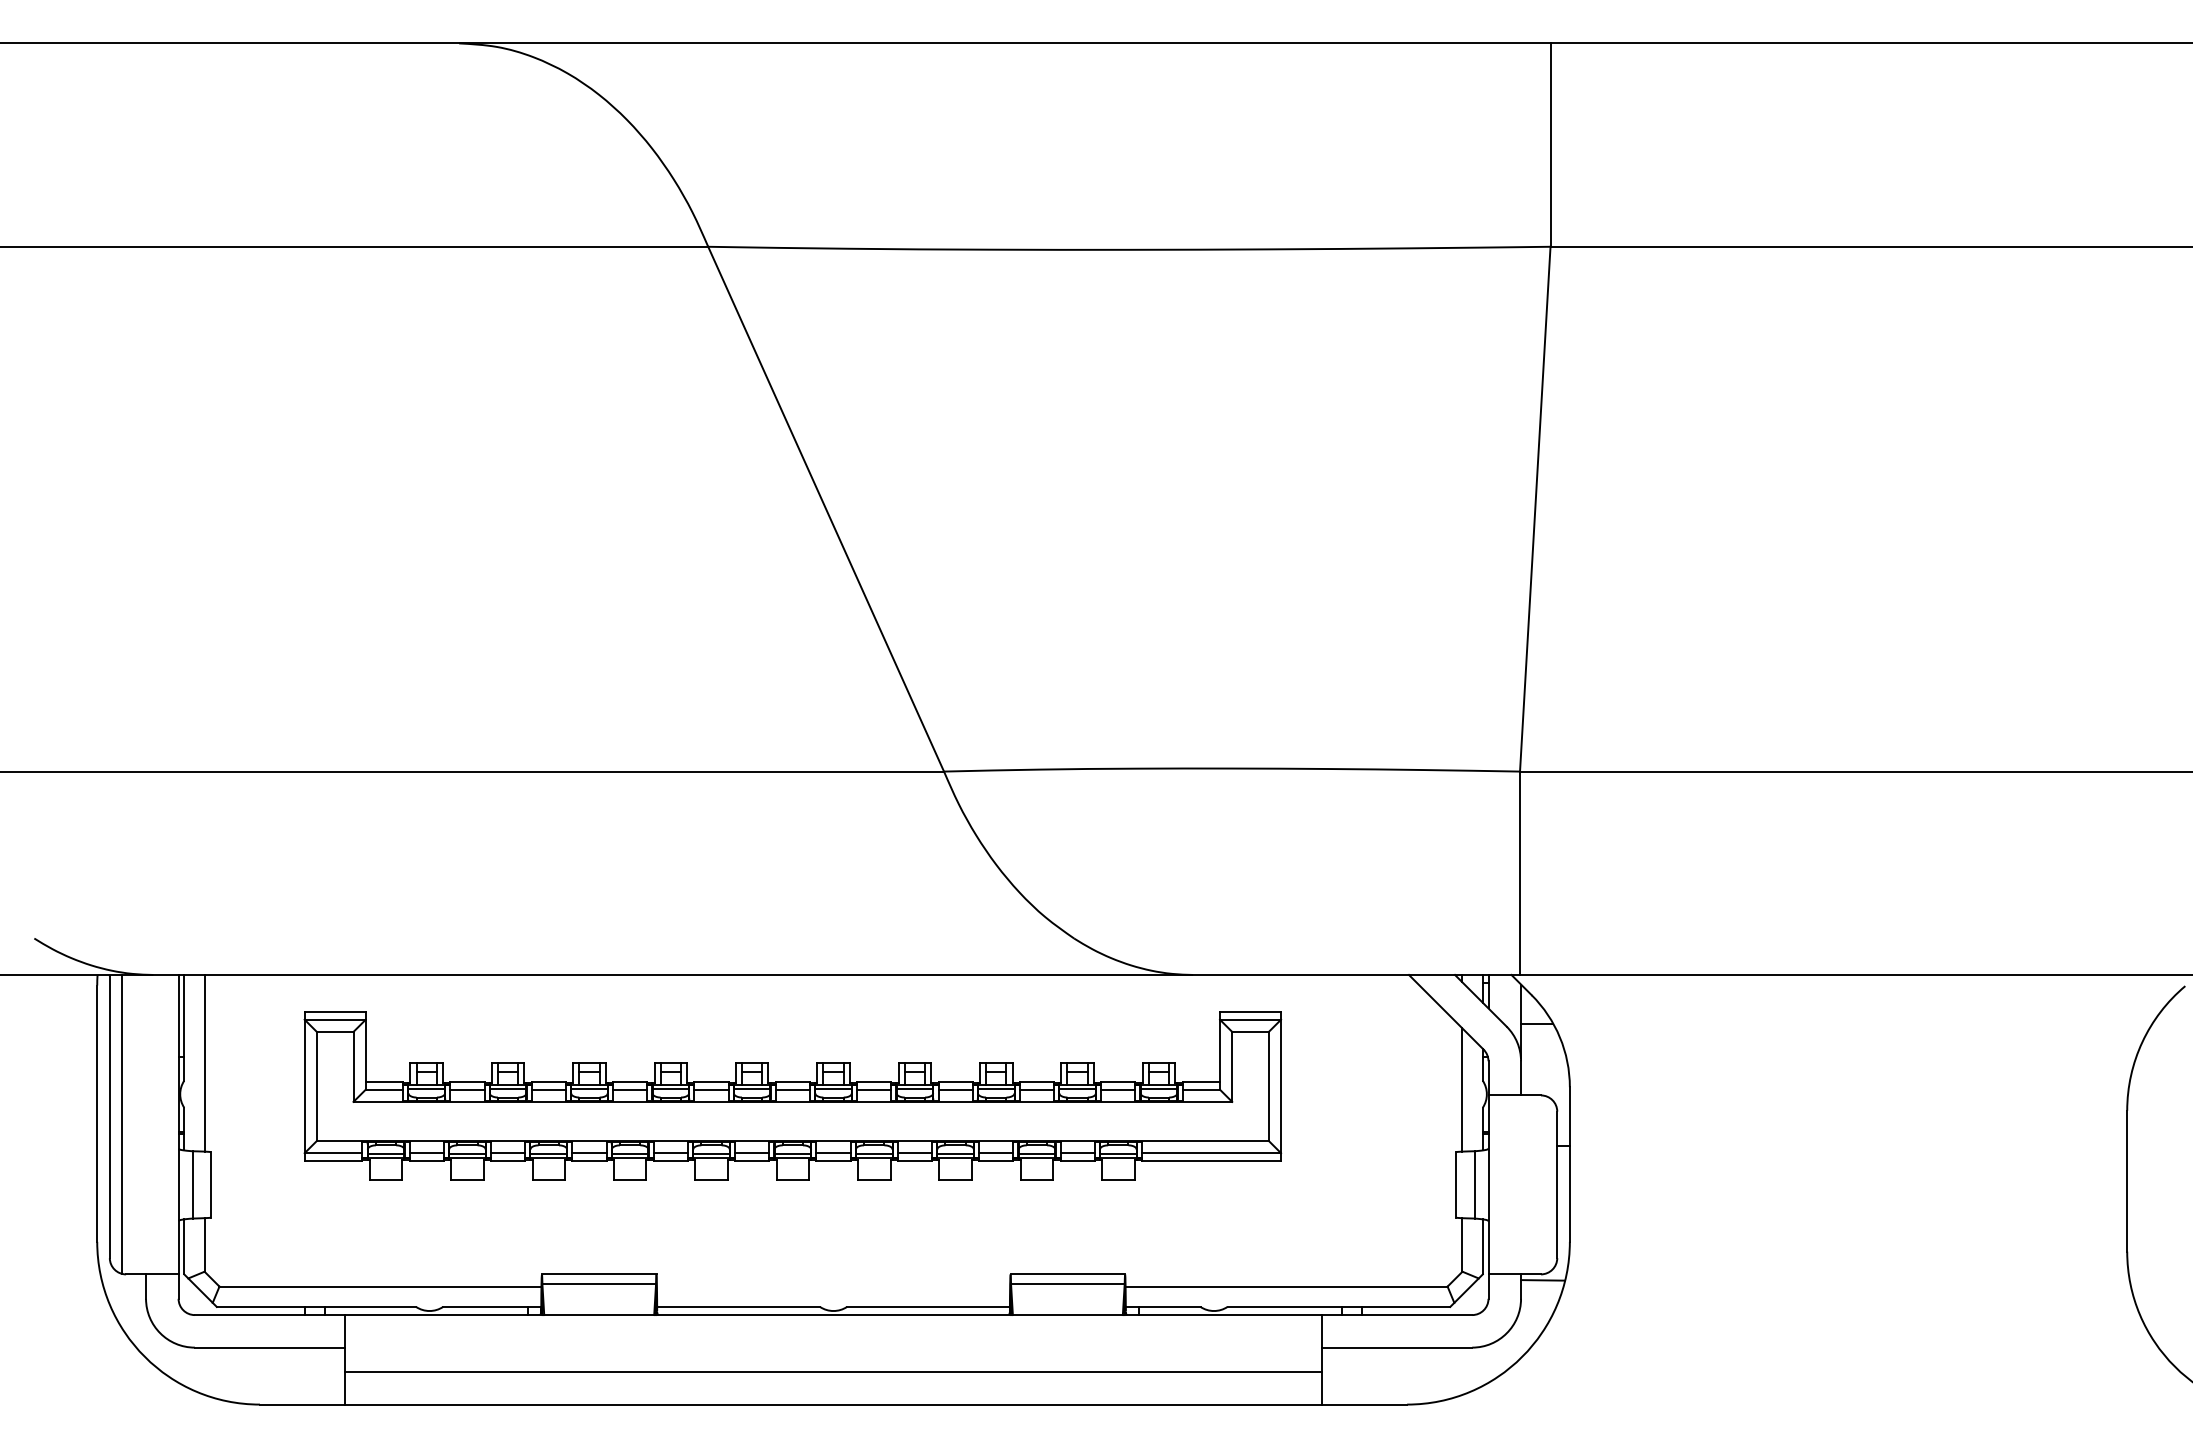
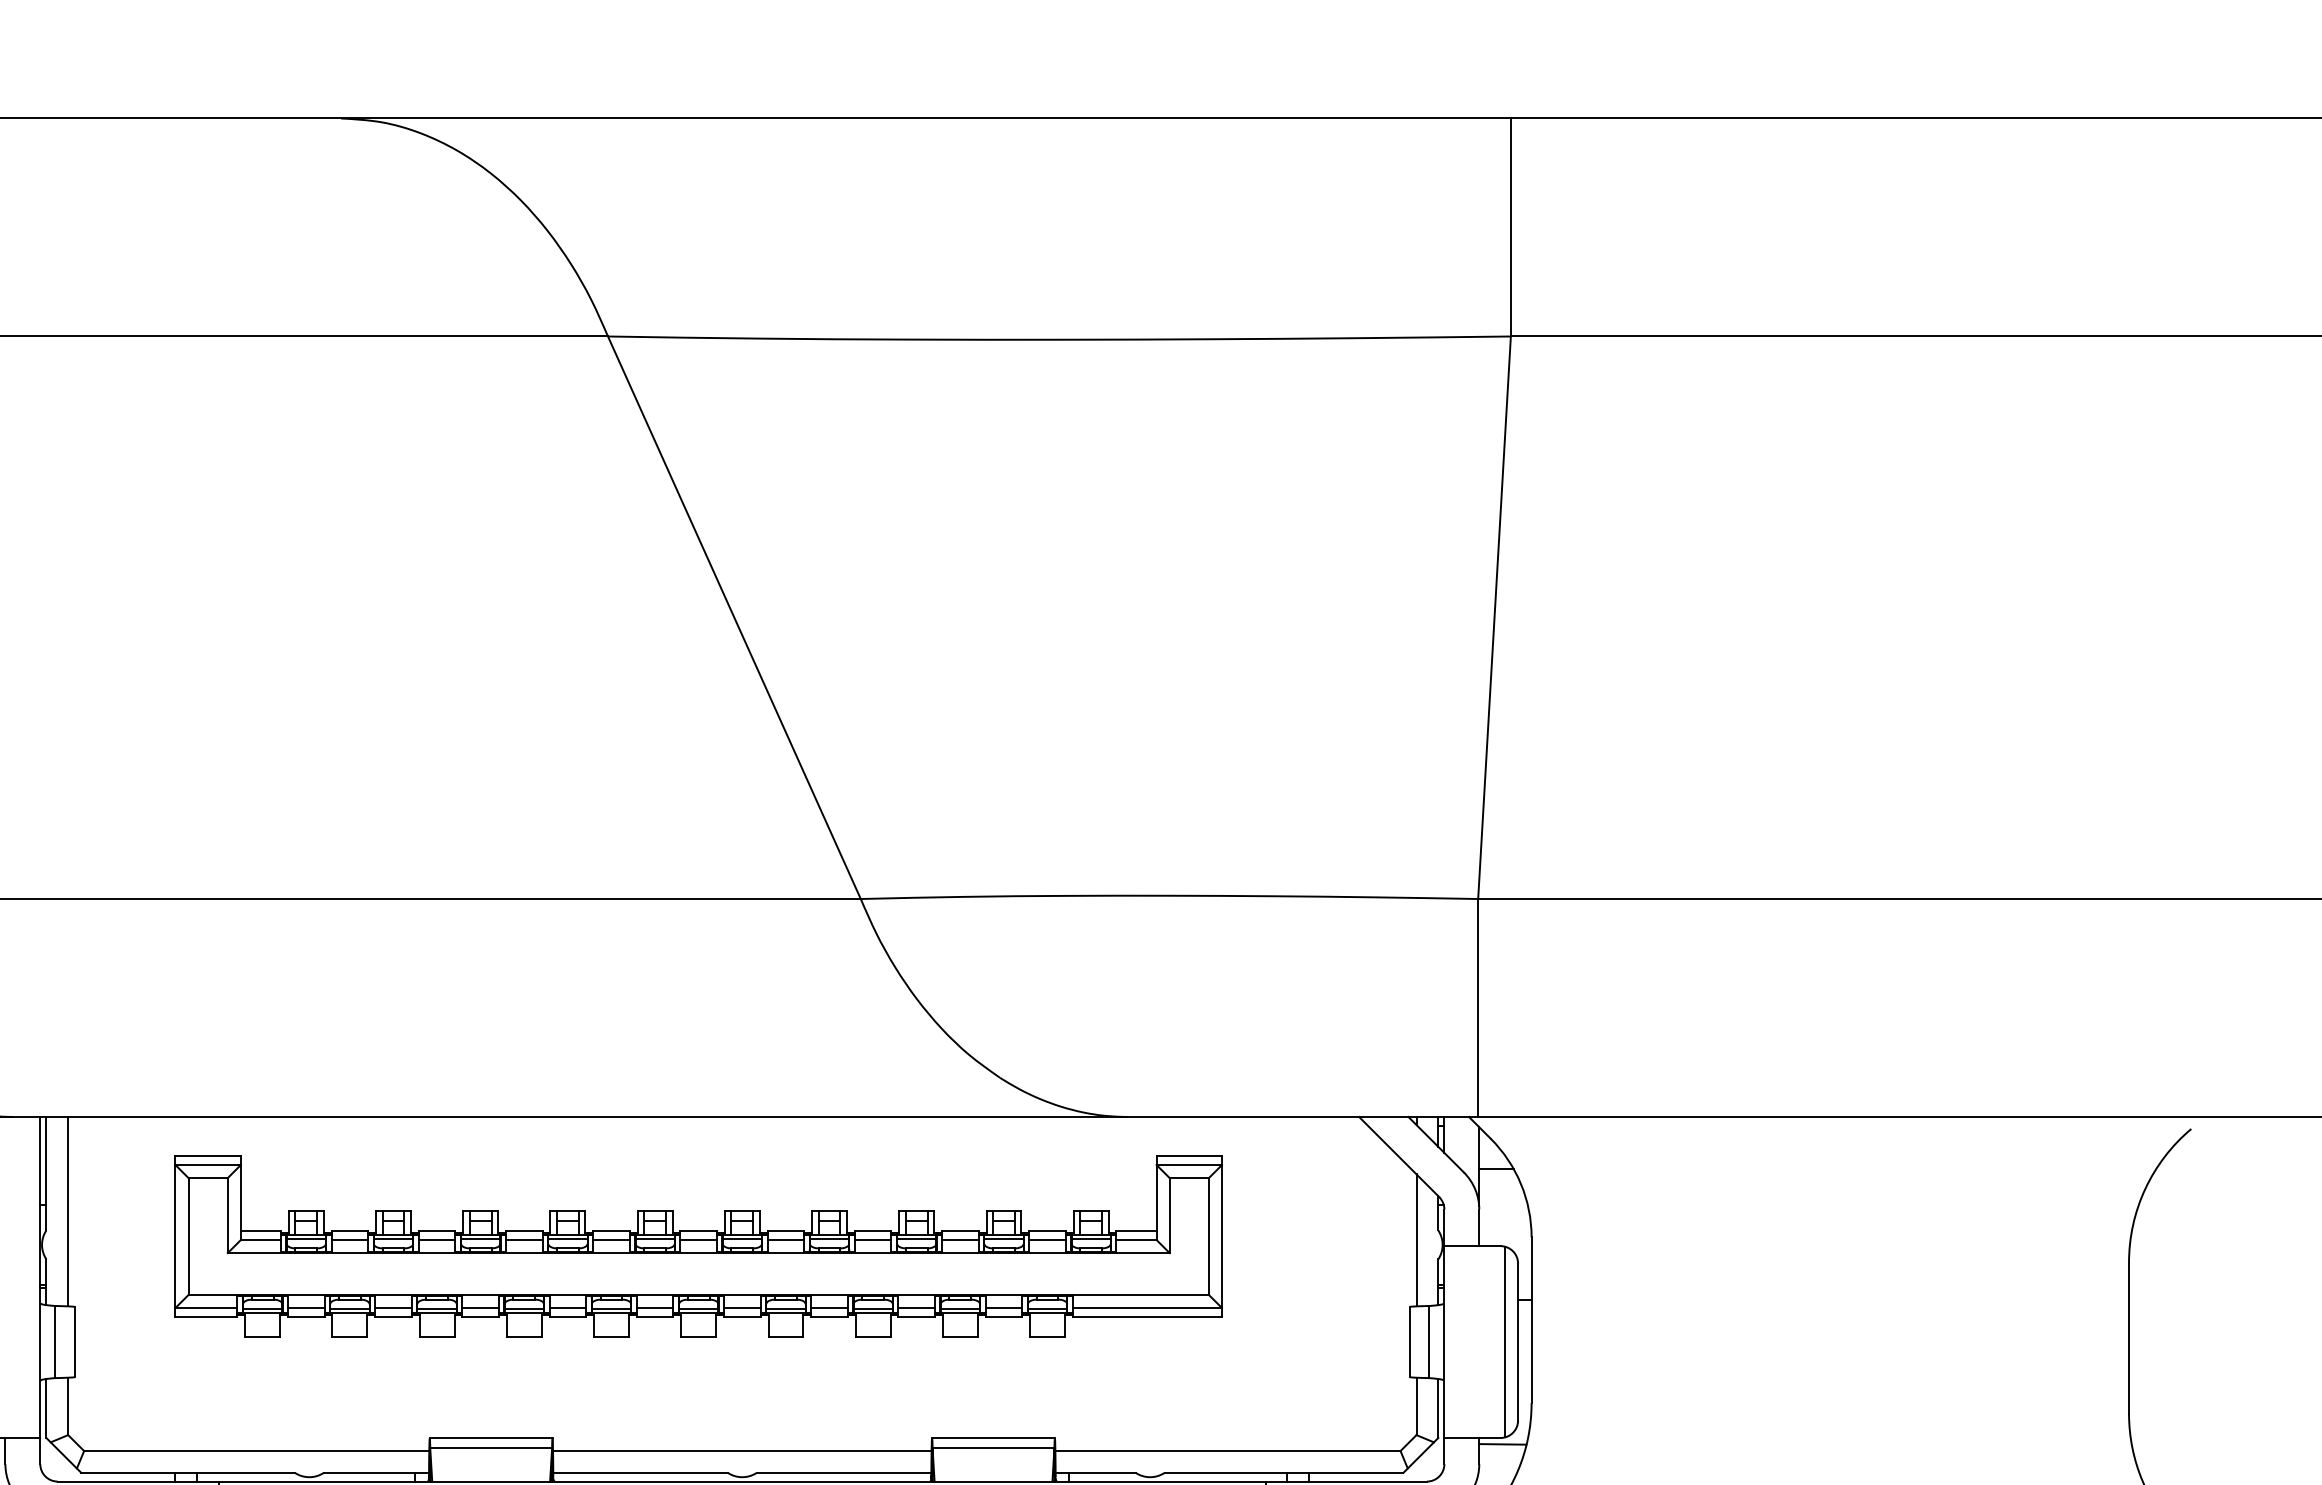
line: (1545, 1184) -> (1505, 1341), added
line: (833, 1286) -> (742, 1450), added

